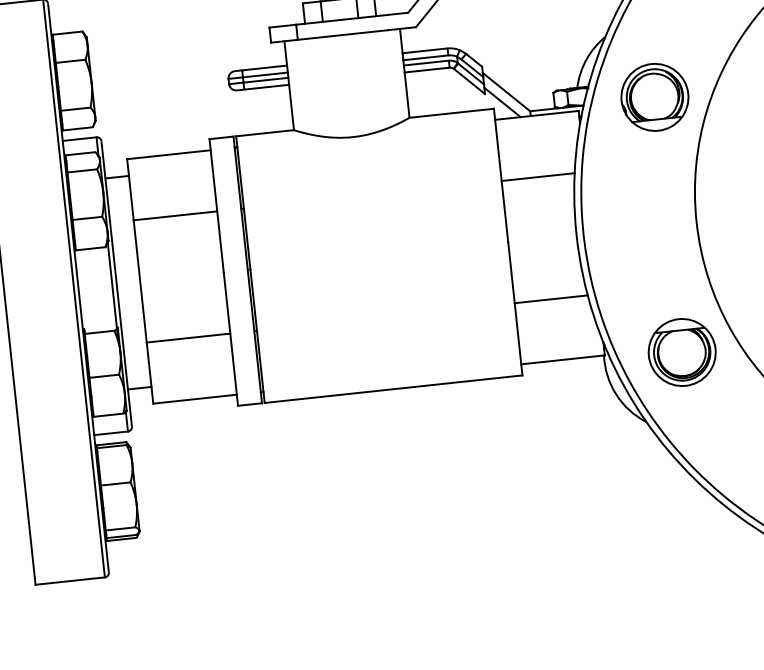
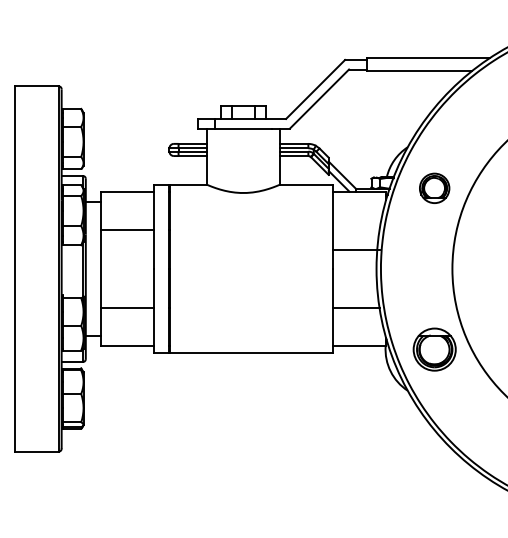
part: (654, 97) -> (434, 188), size x0.7
line: (538, 177) -> (356, 250), moved

